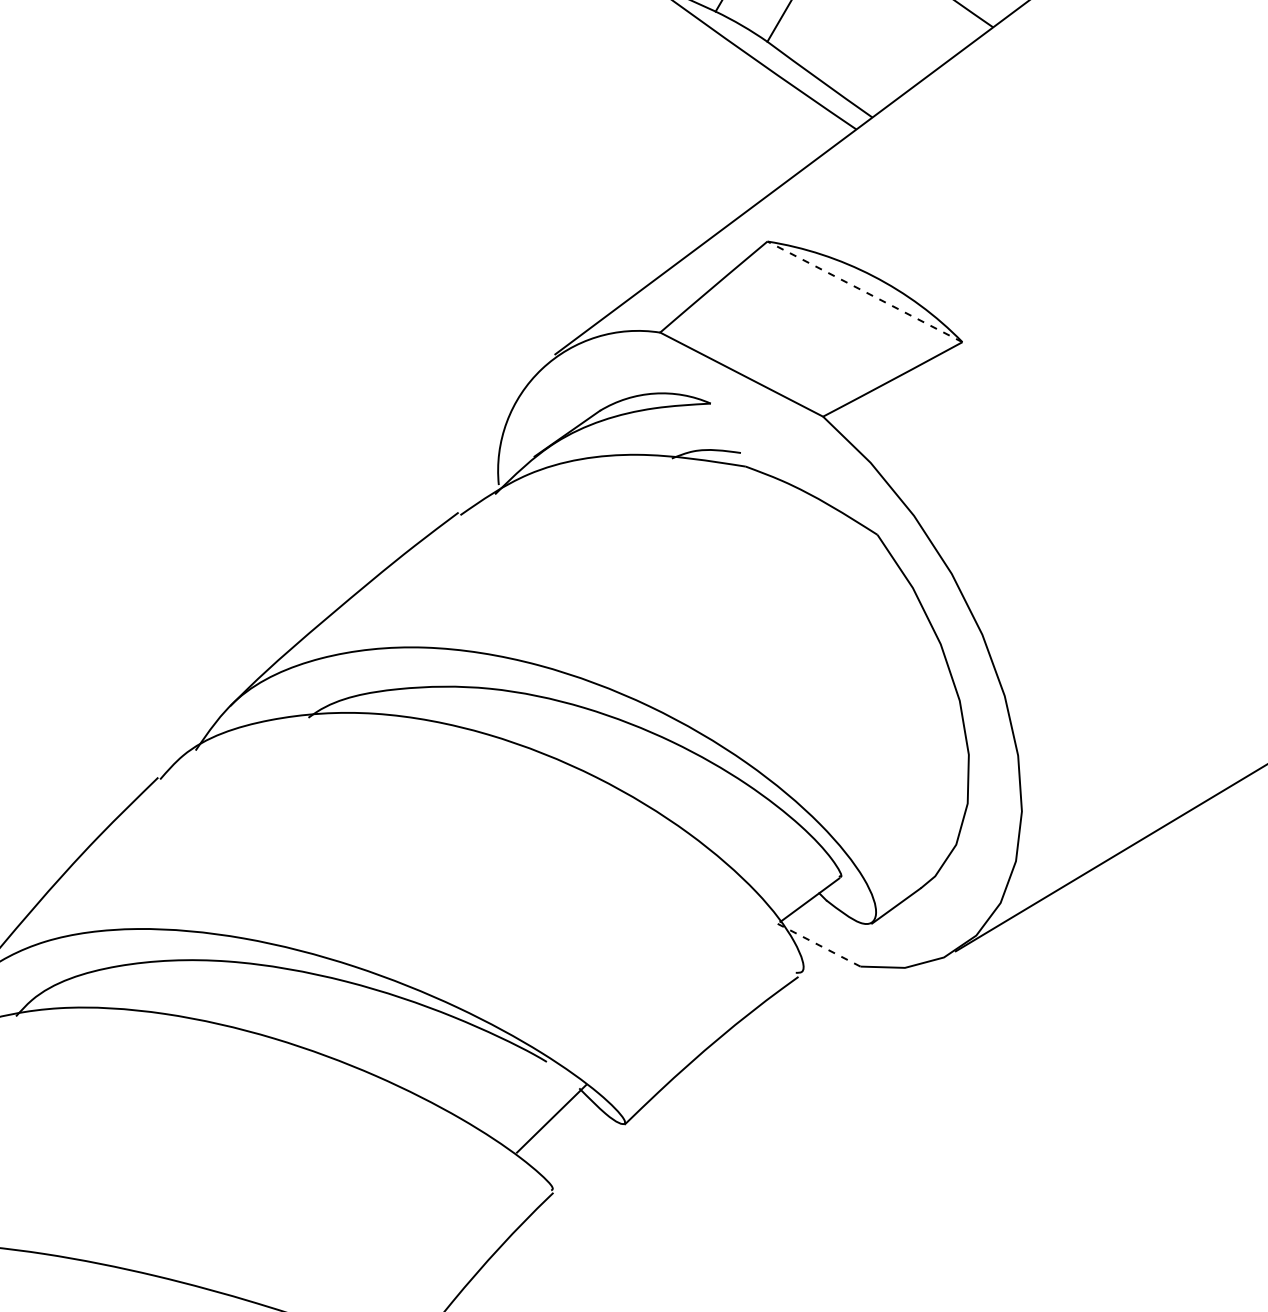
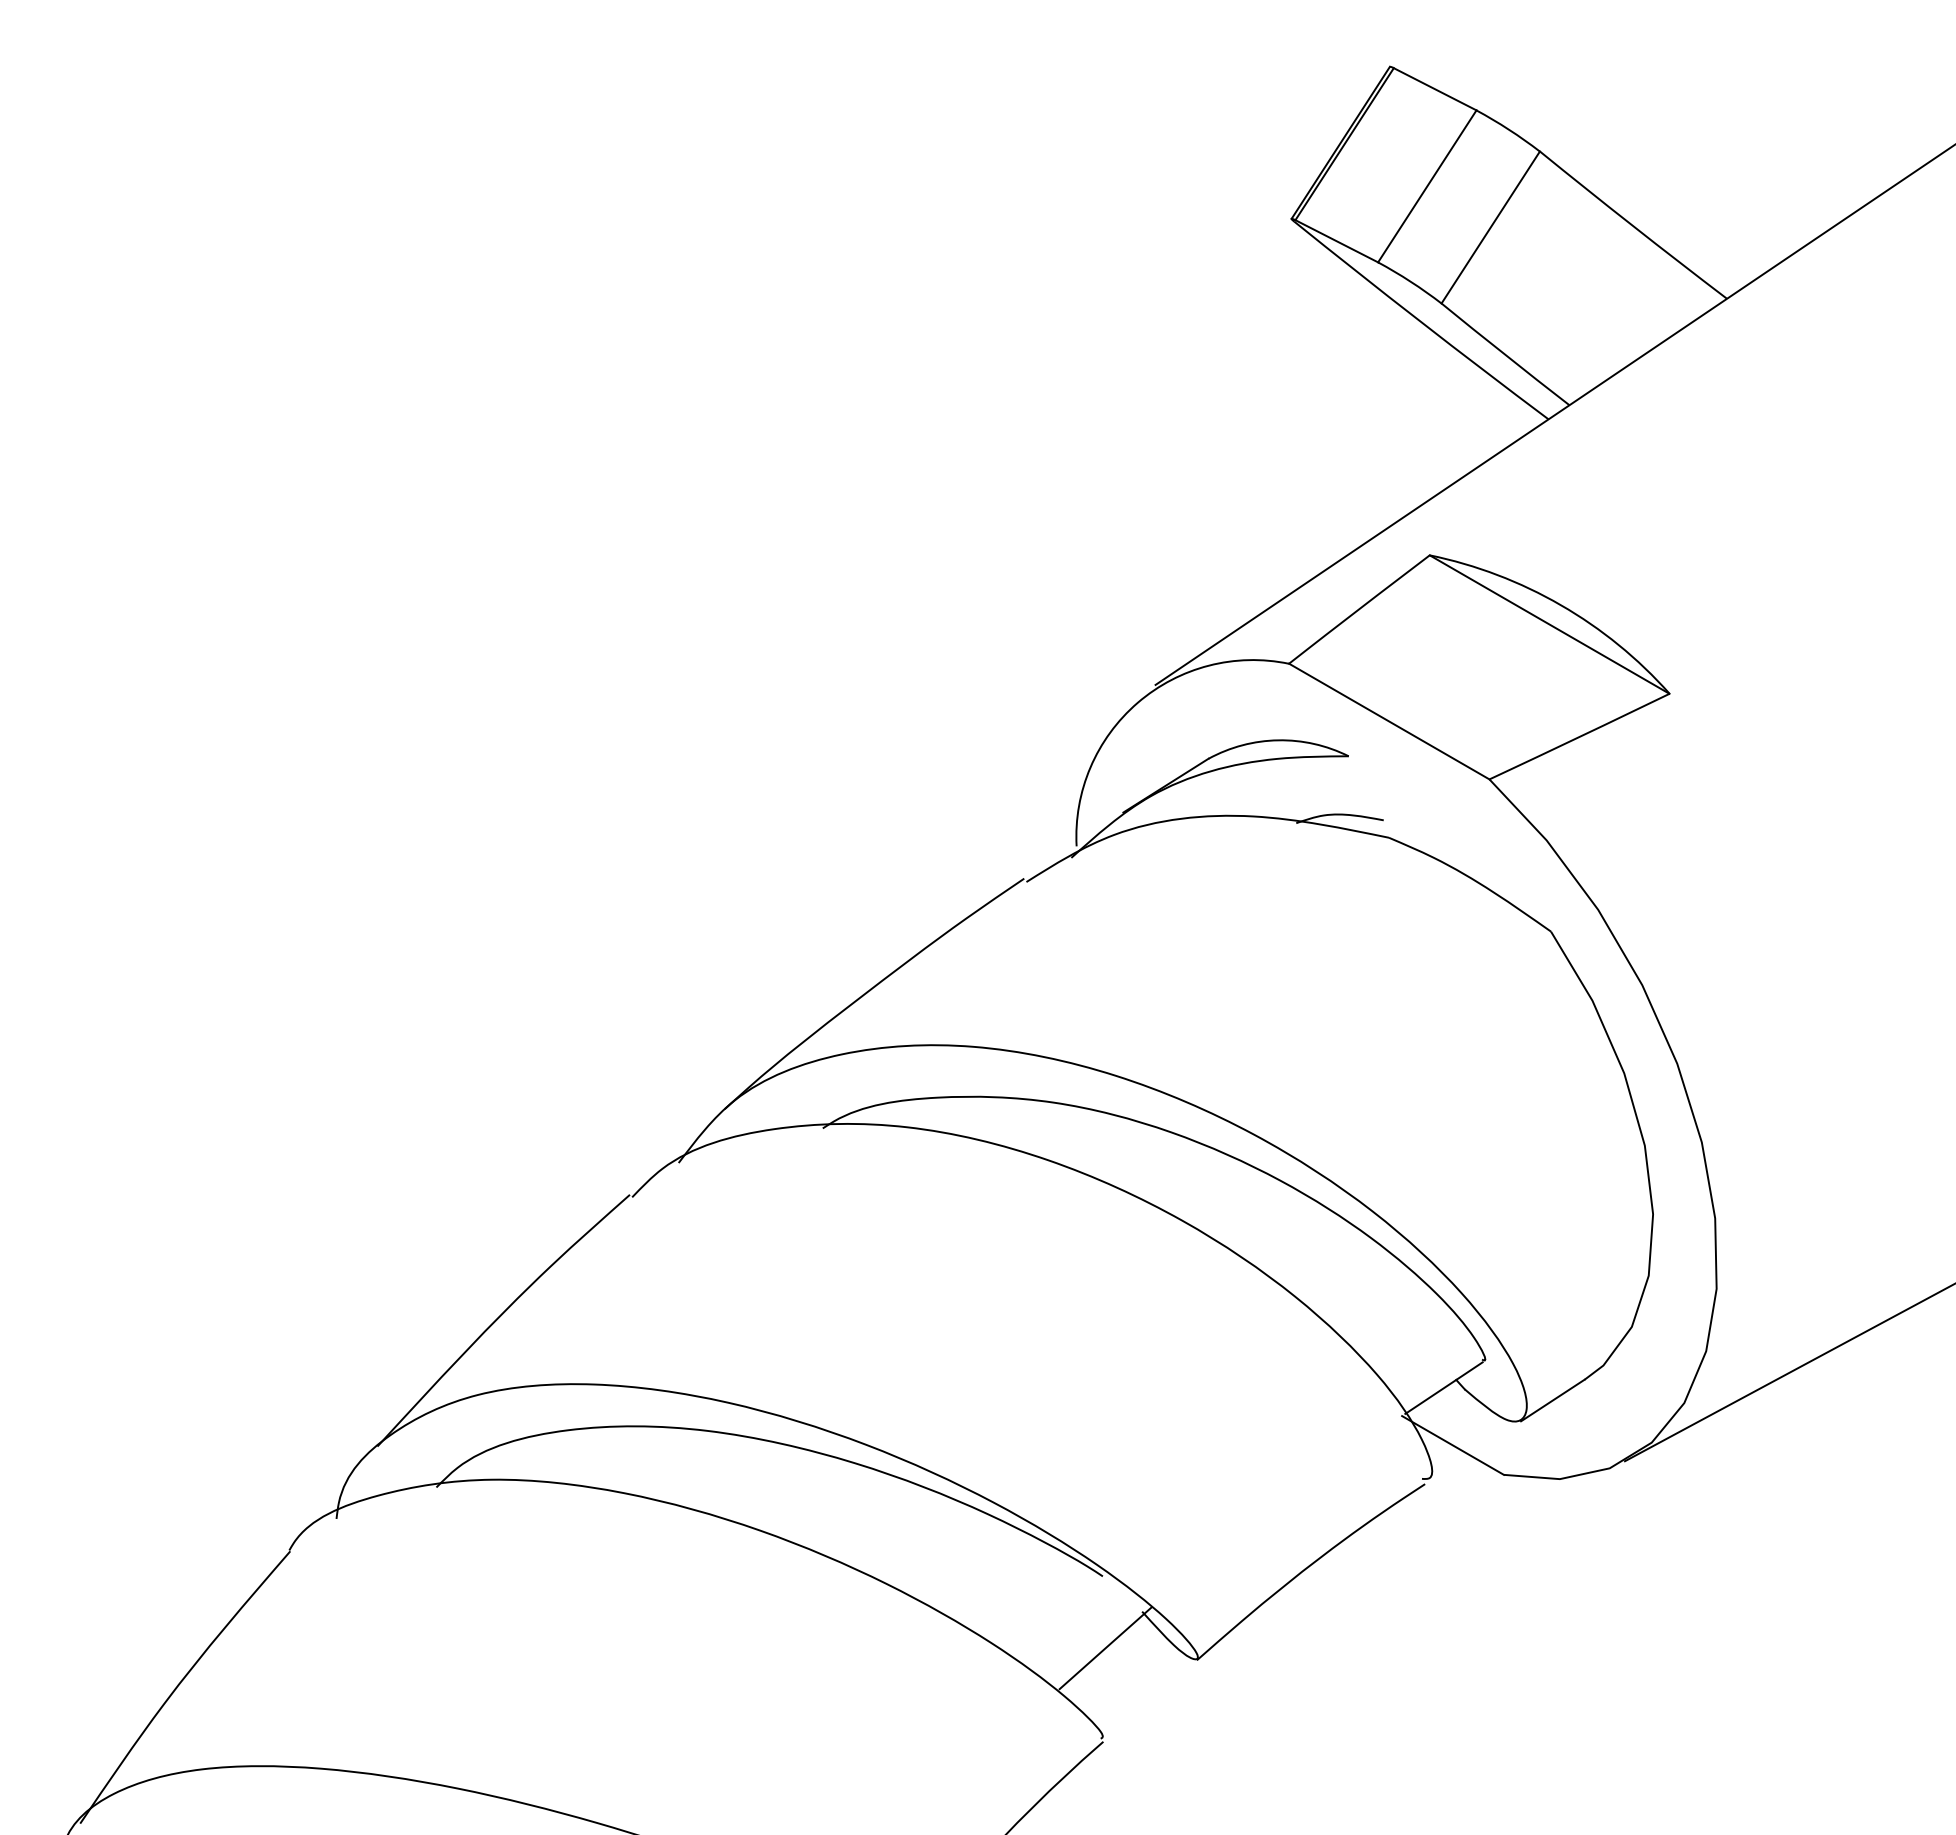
line: (864, 291) -> (1549, 624), dashed -> solid
line: (819, 945) -> (1453, 1445), dashed -> solid

